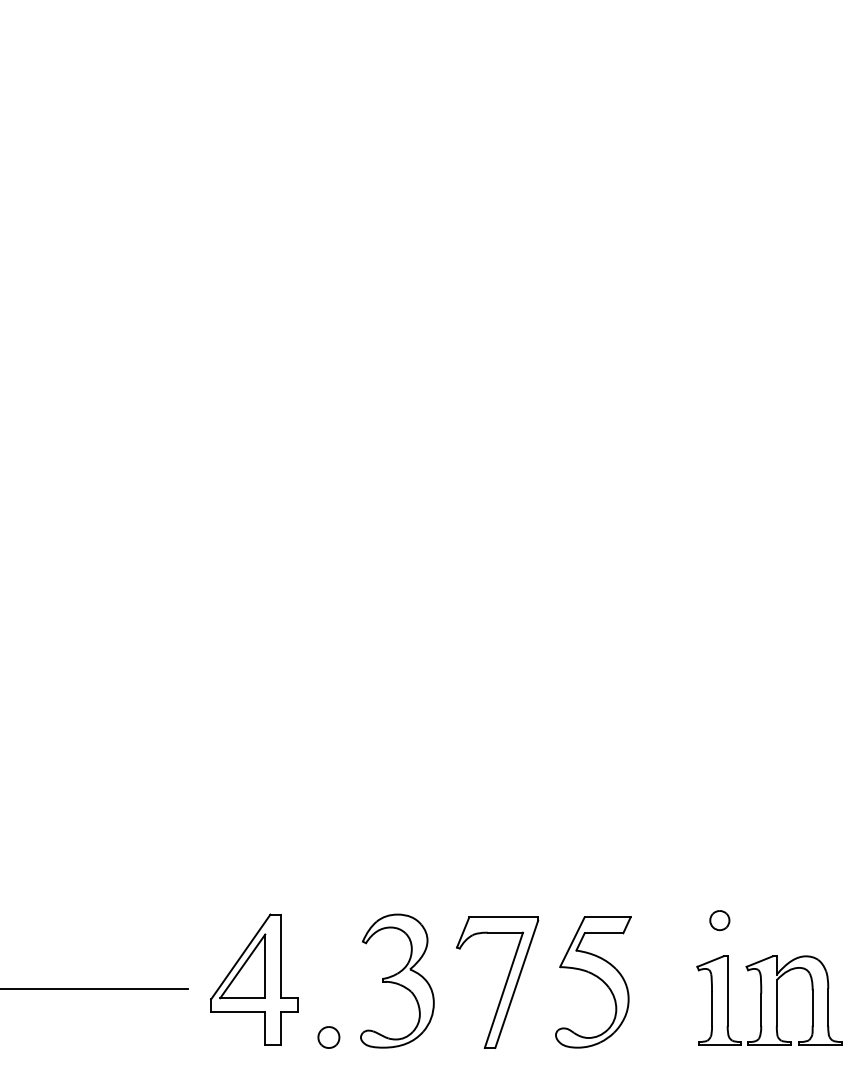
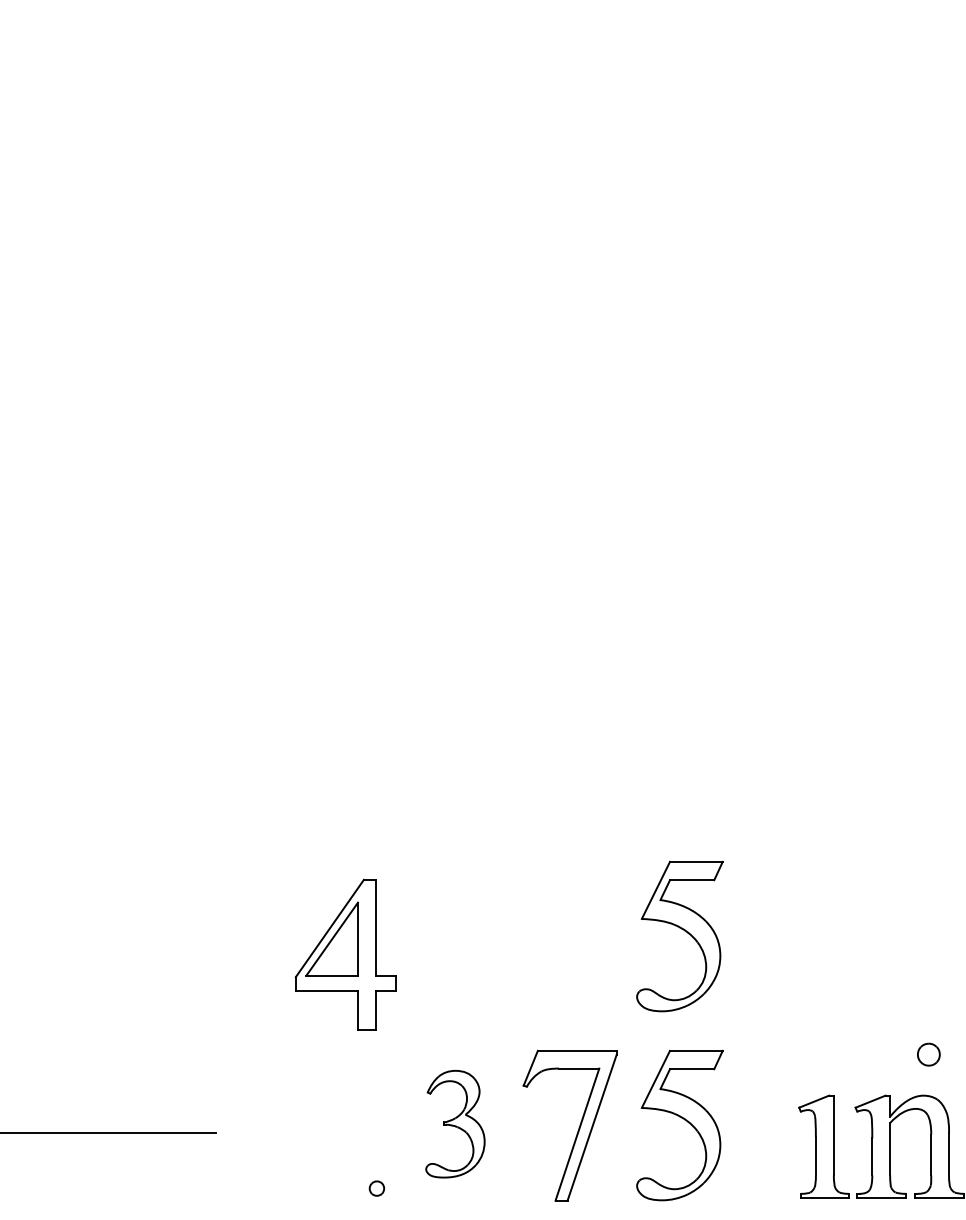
part: (597, 813) -> (684, 931), added
part: (719, 920) -> (928, 1054), moved
part: (254, 979) -> (345, 954), moved
part: (397, 981) -> (455, 1124), size x0.7
part: (328, 1037) -> (376, 1188), size x0.6

